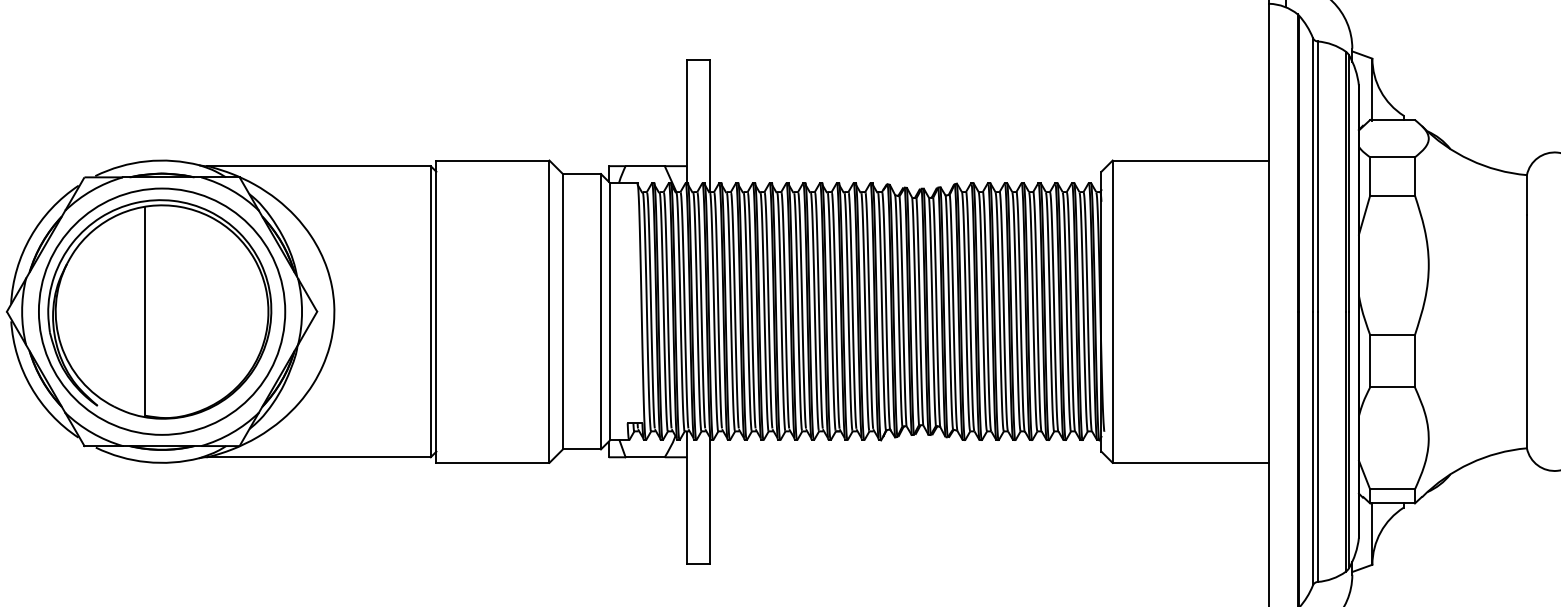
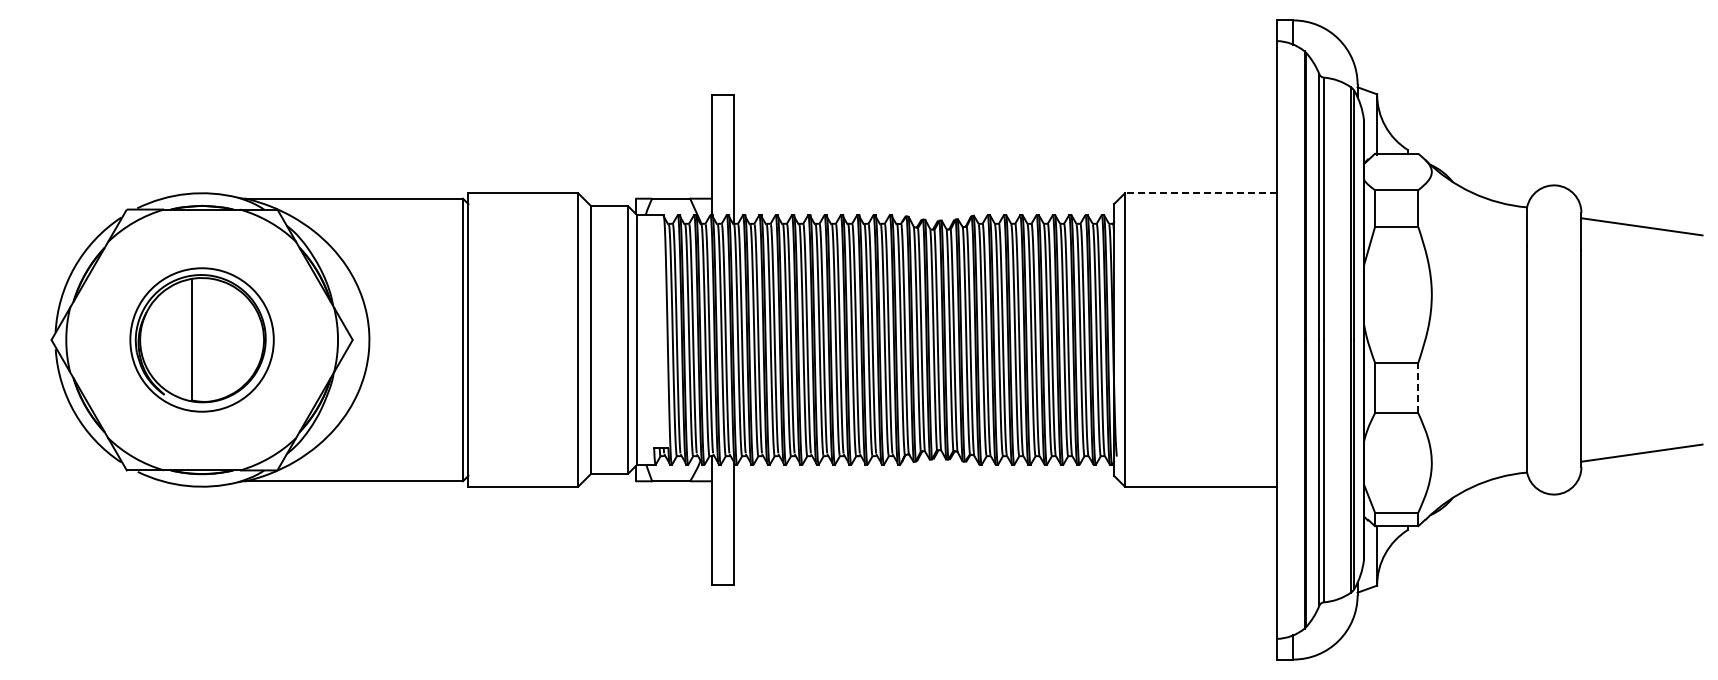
line: (1190, 160) -> (1200, 193), solid -> dashed
part: (161, 311) -> (201, 339), size x0.6
line: (1415, 360) -> (1418, 387), solid -> dashed

